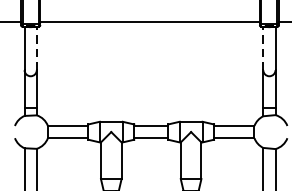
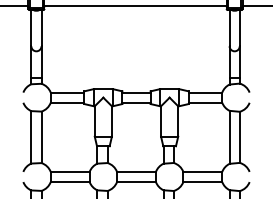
line: (36, 47) -> (41, 27), dashed -> solid
line: (263, 47) -> (229, 27), dashed -> solid

